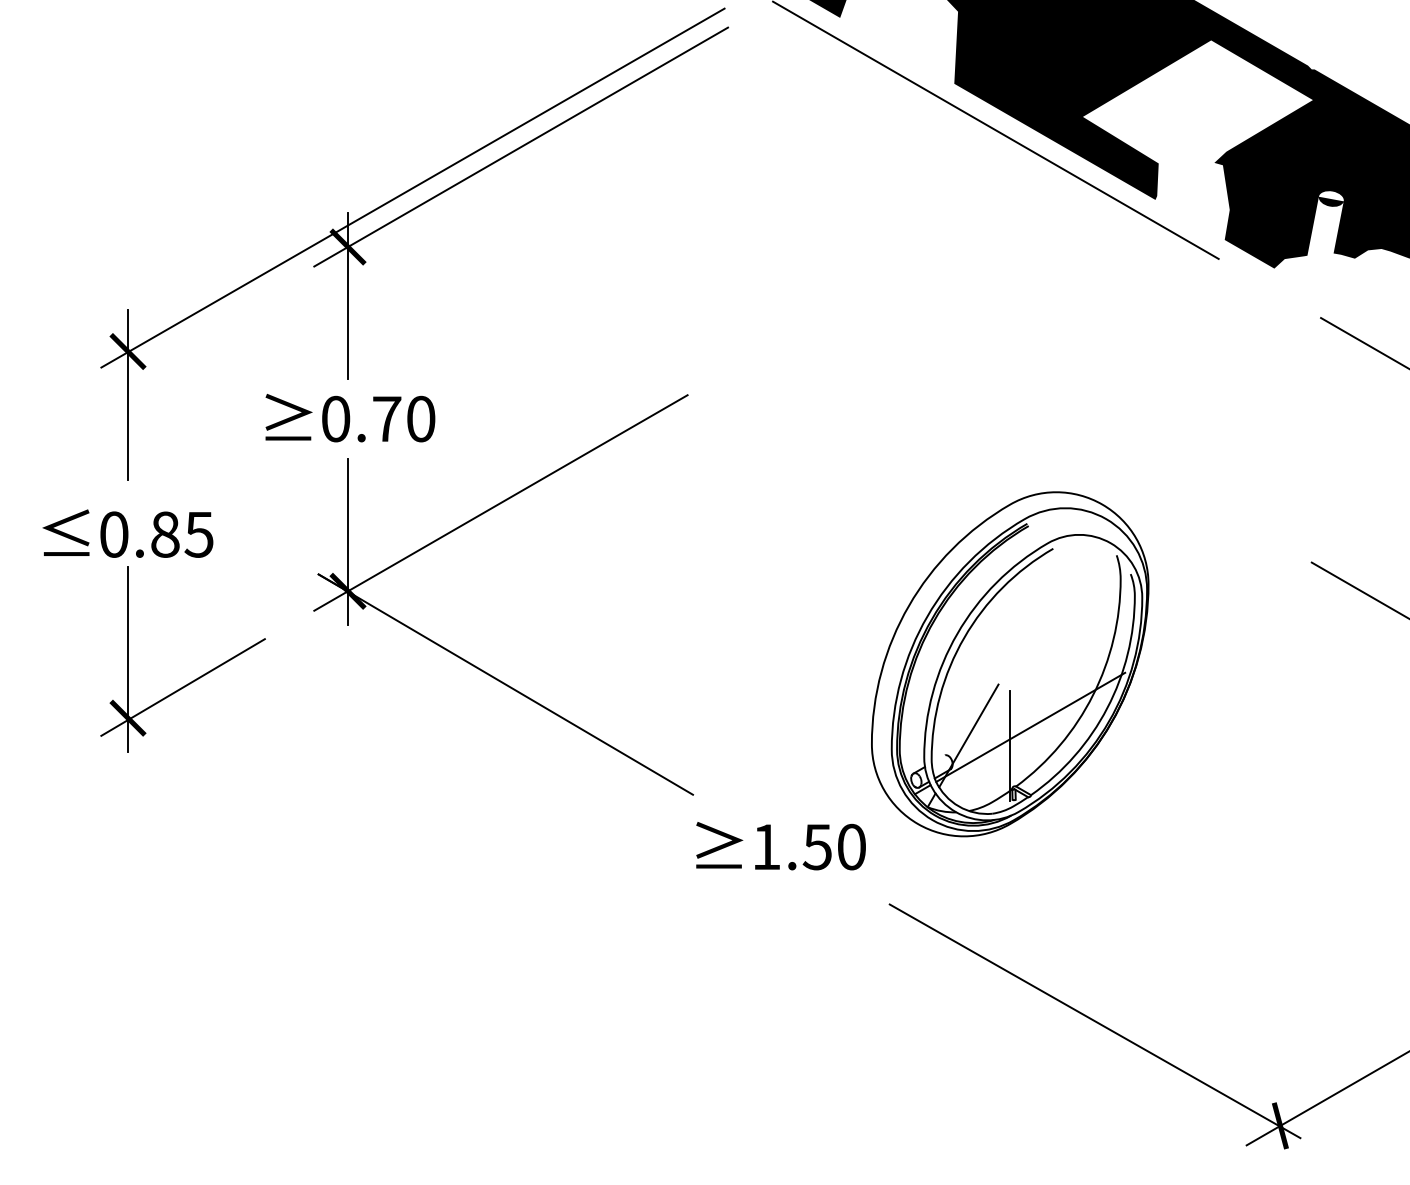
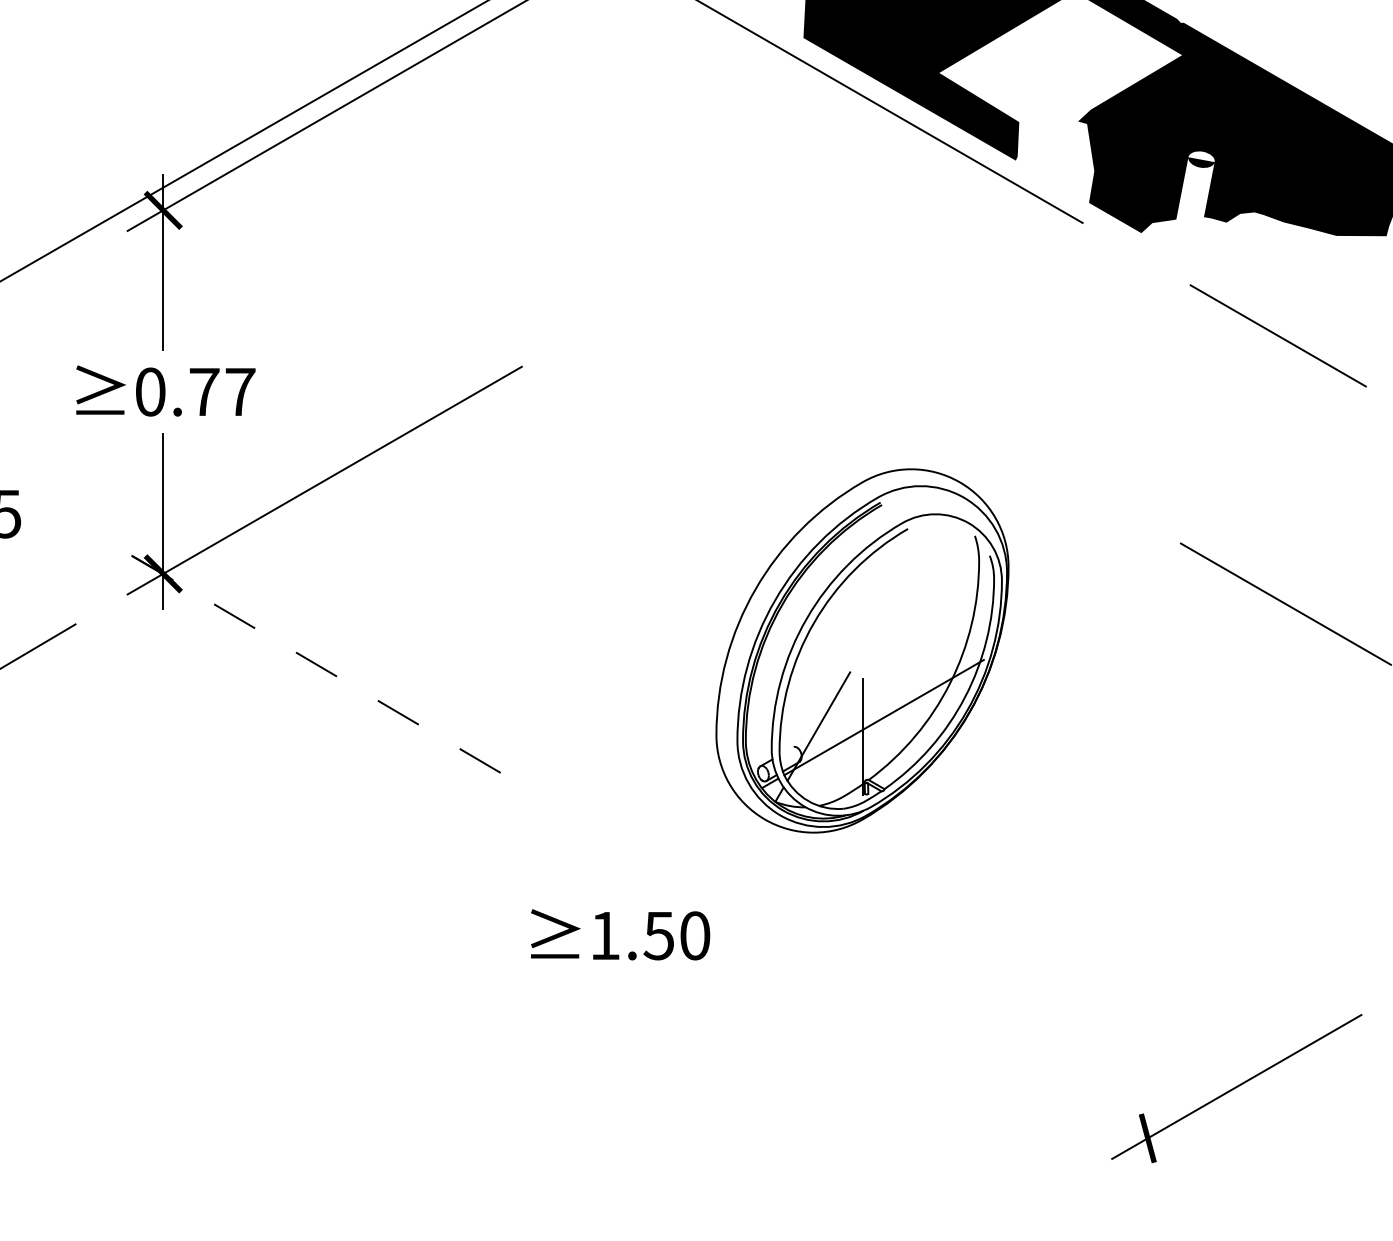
text: (421, 418) -> (240, 391), 0.70 -> 0.77
line: (506, 684) -> (330, 672), solid -> dashed
text: (780, 846) -> (619, 935), moved
line: (1094, 1021) -> (951, 1028), removed

